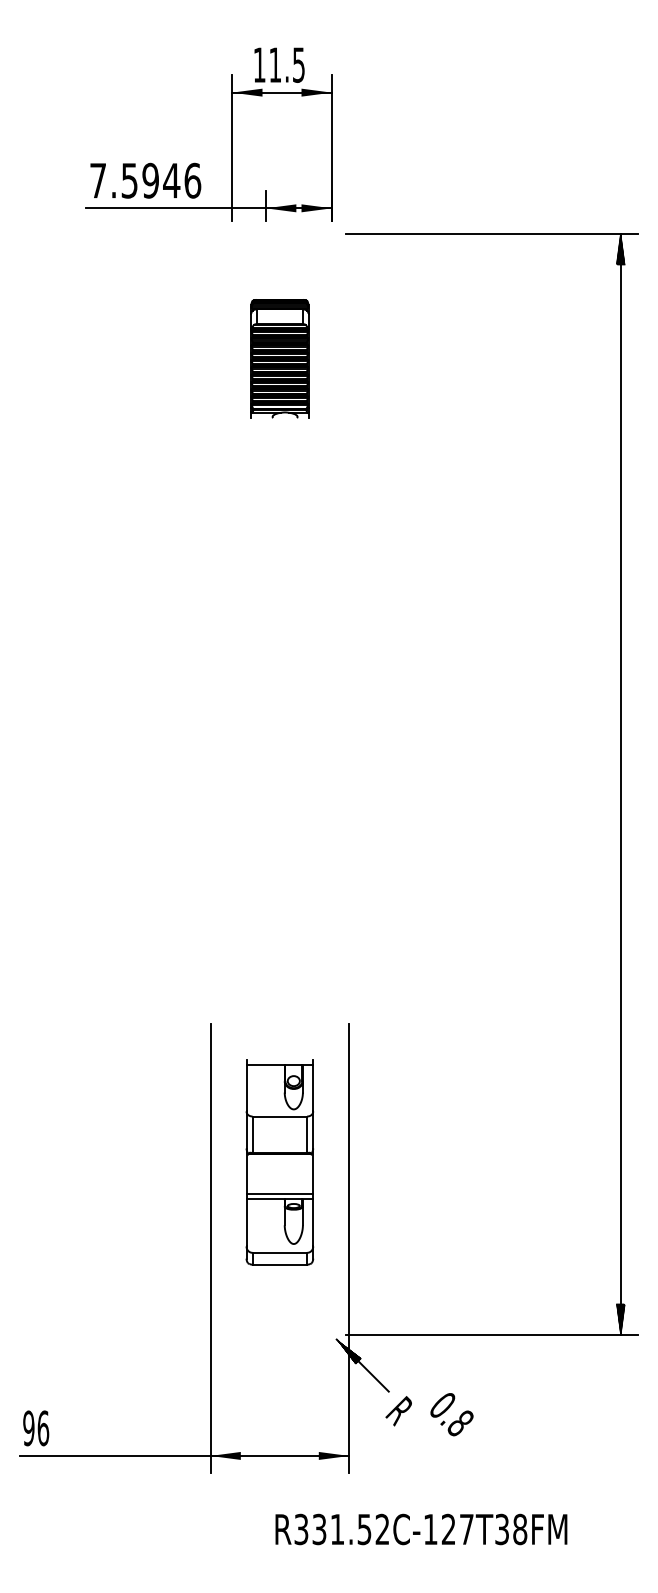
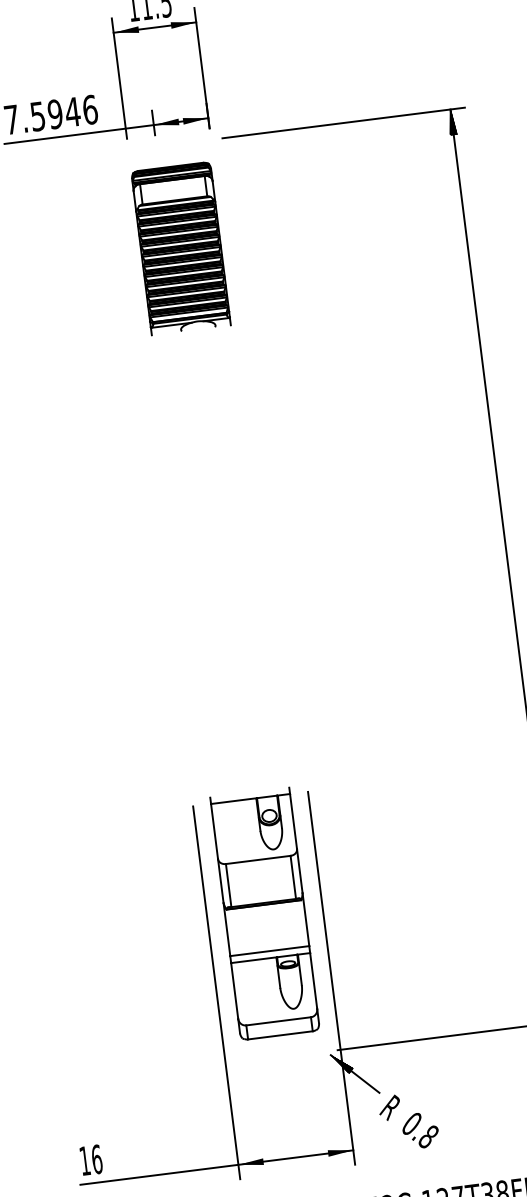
part: (279, 358) -> (180, 248), size x1.67
part: (279, 1162) -> (264, 914), size x1.43
text: (451, 1414) -> (420, 1130), moved
text: (28, 1428) -> (84, 1161), 96 -> 16

